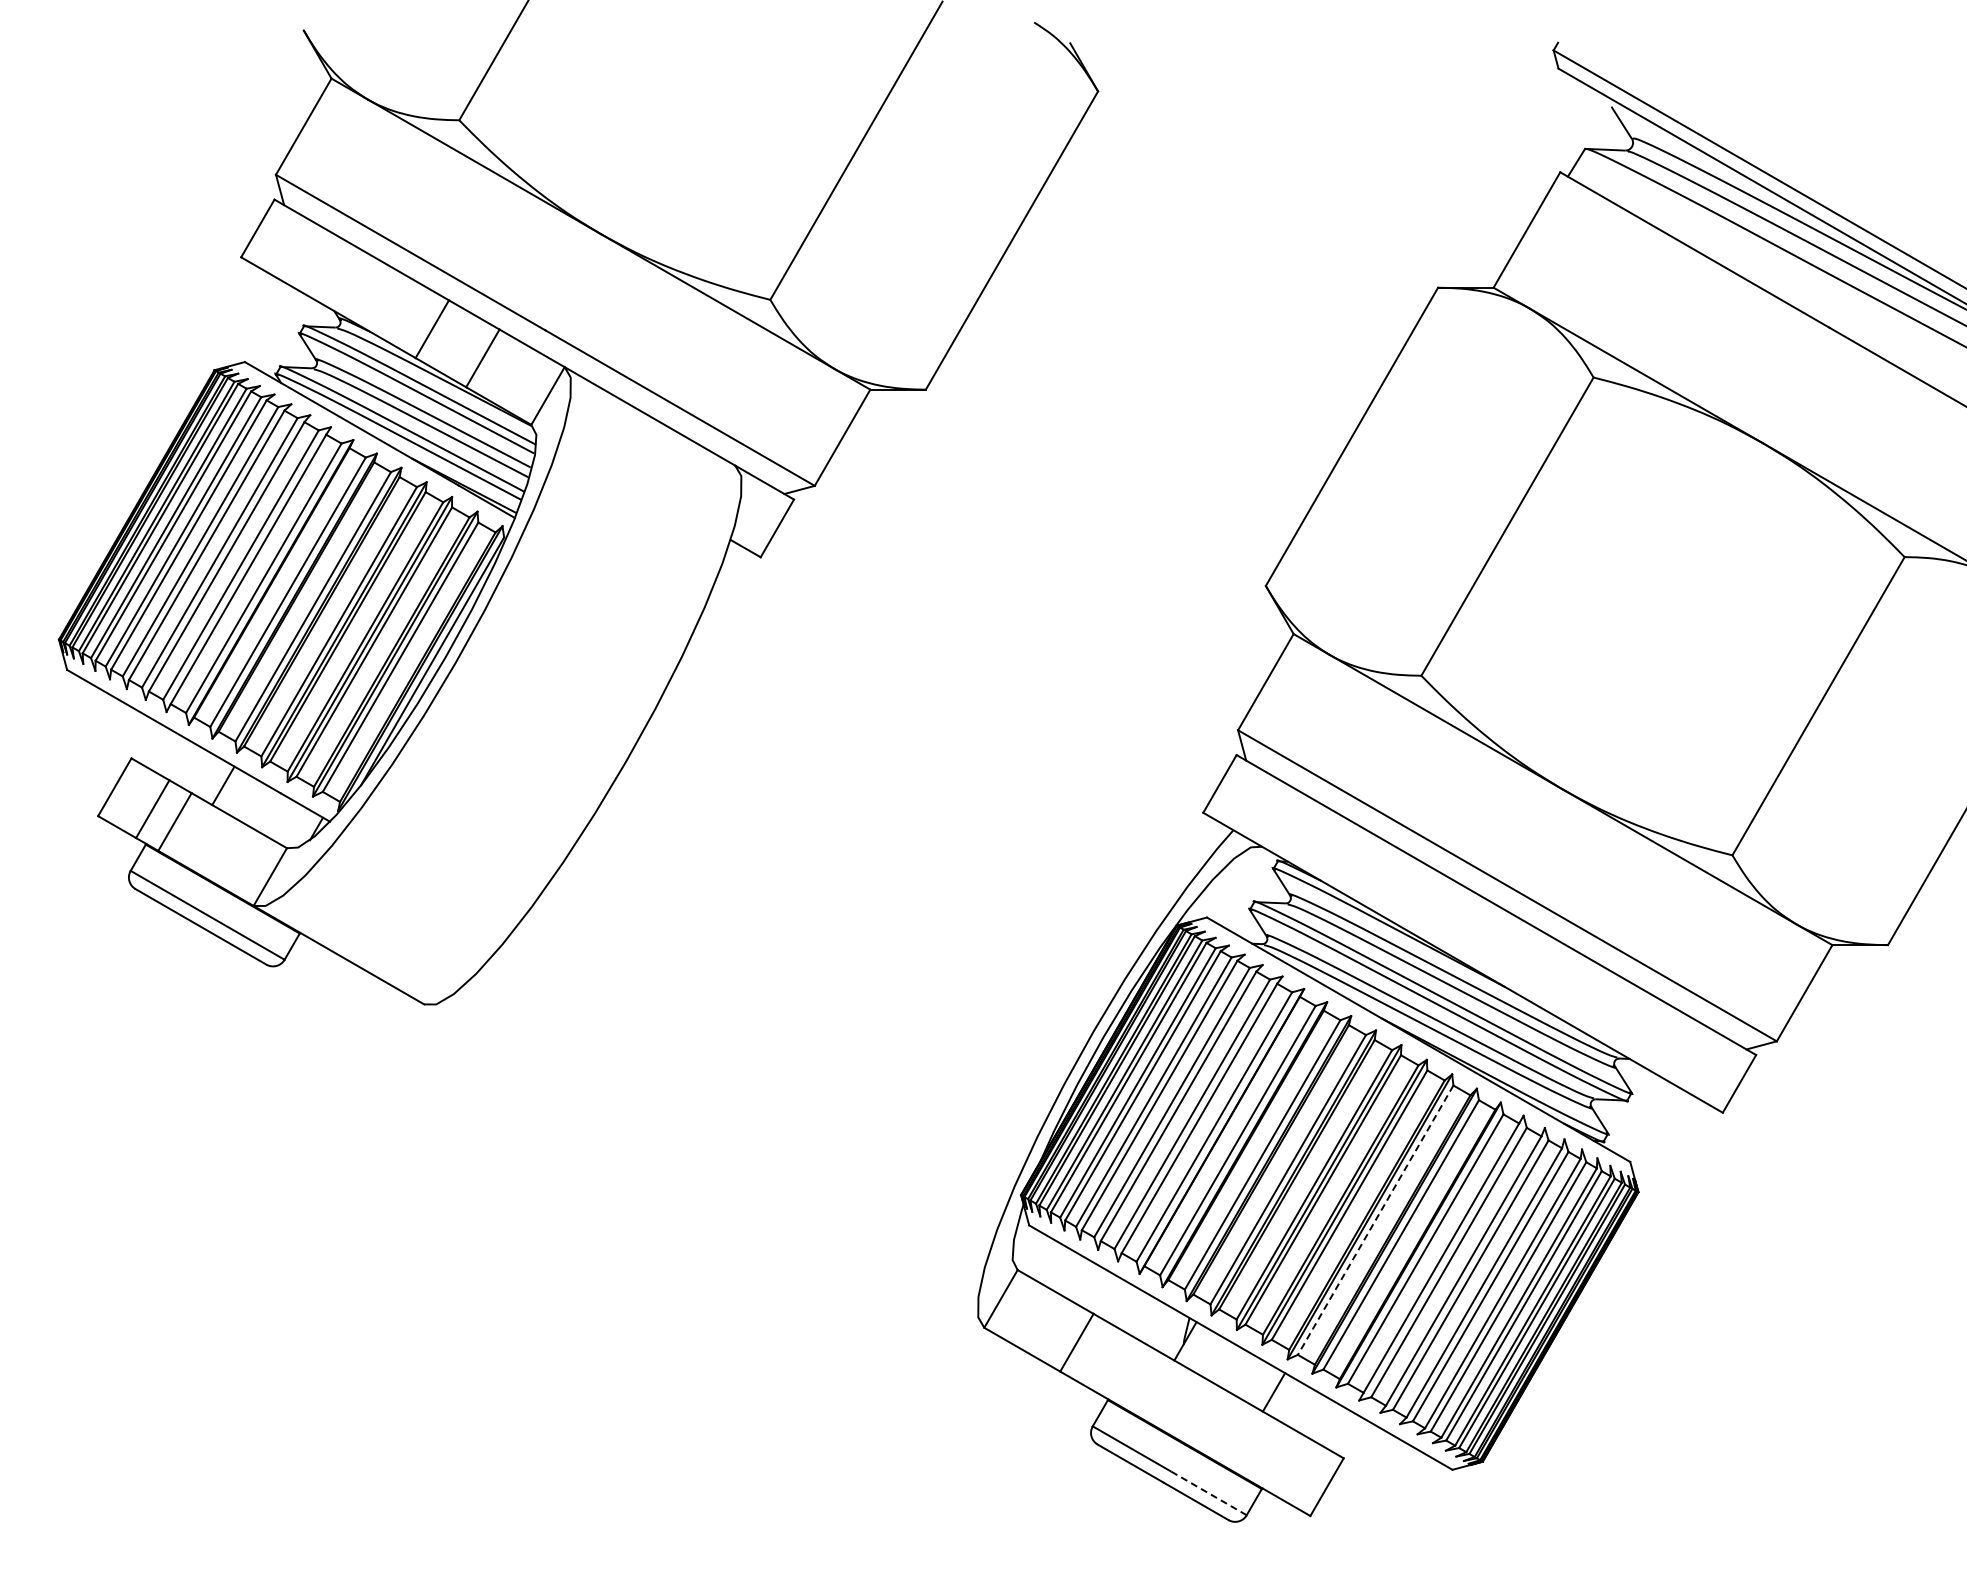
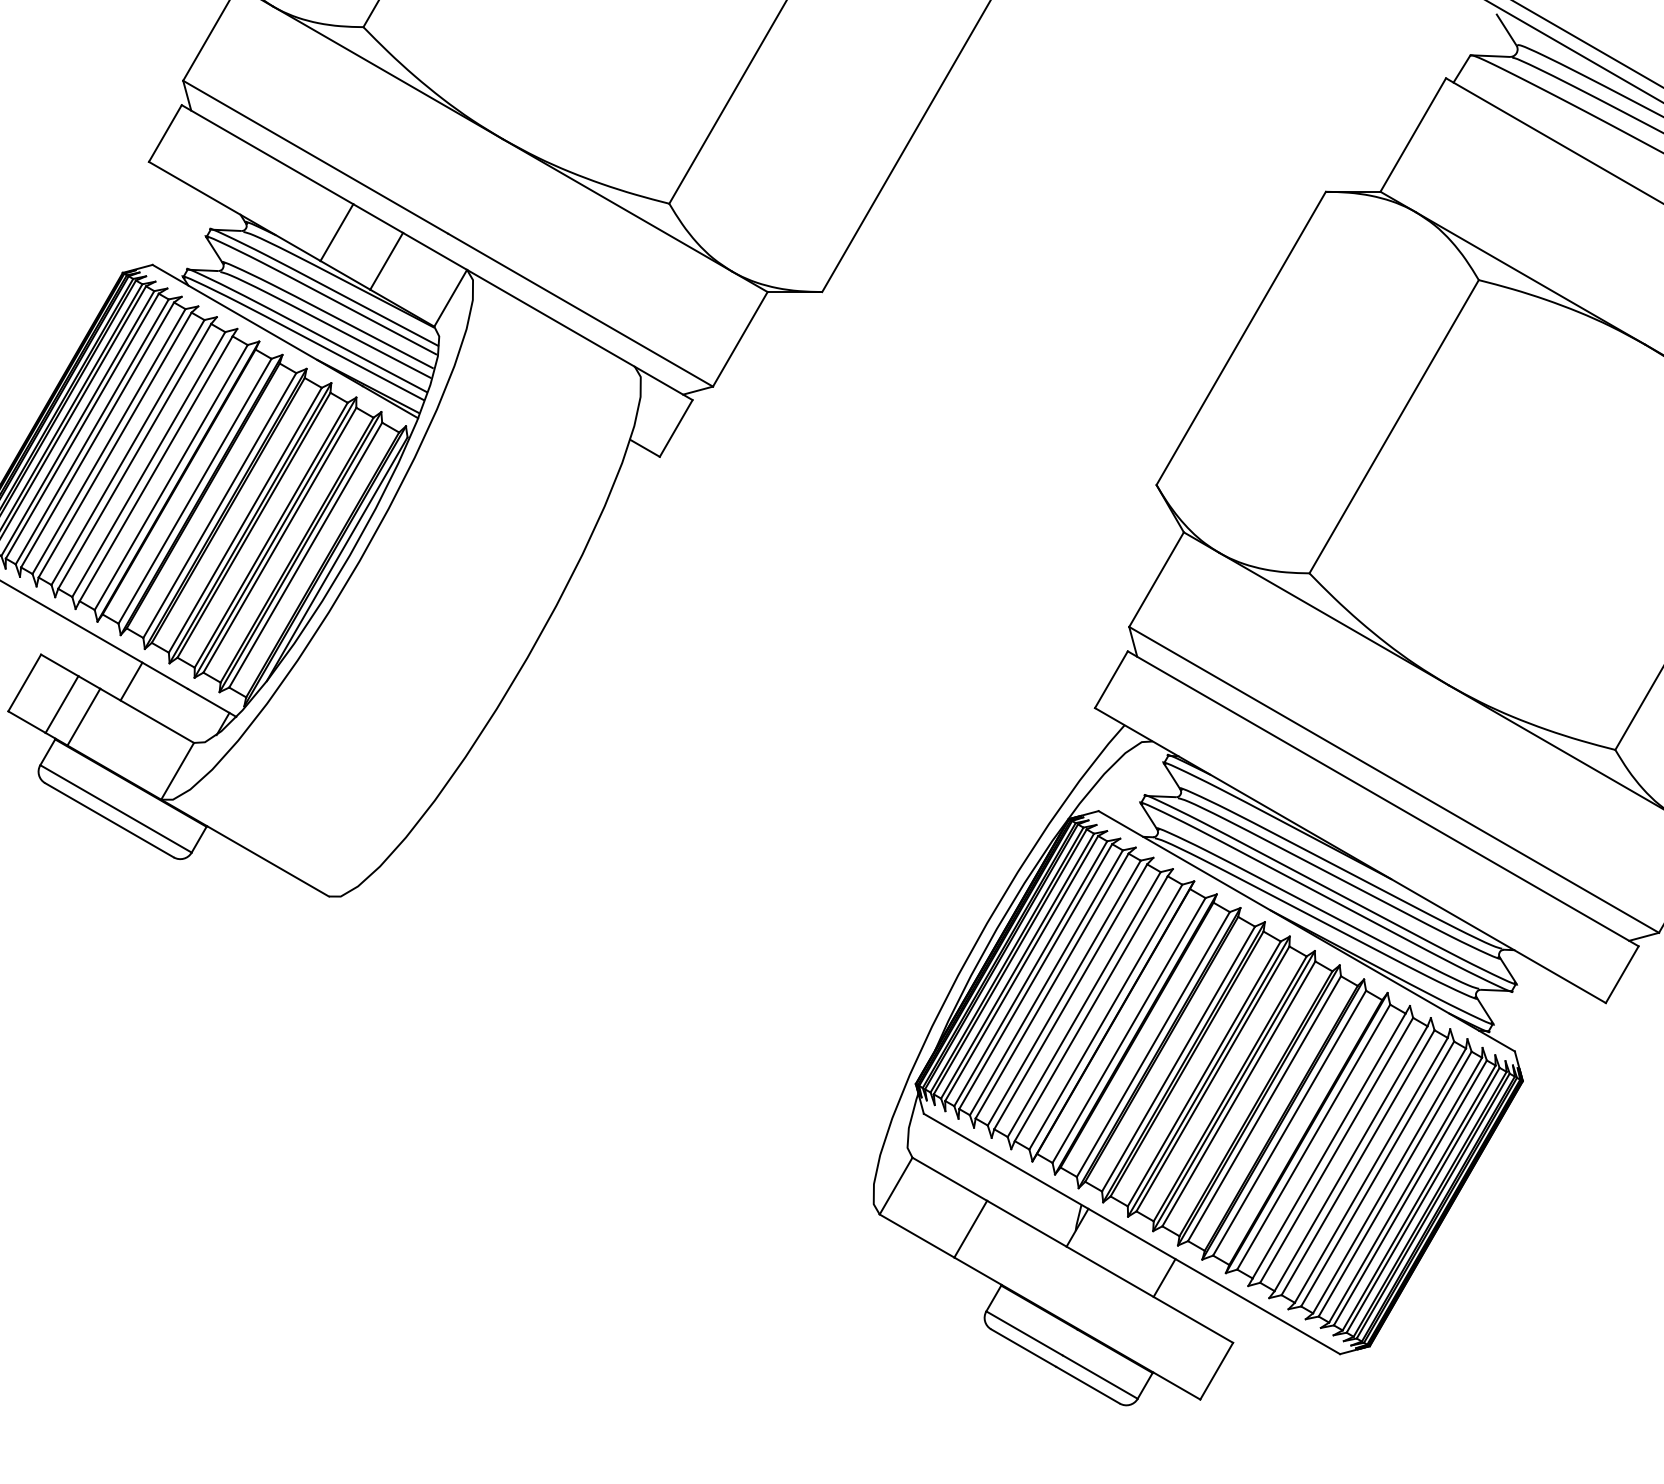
line: (1375, 1220) -> (1264, 1108), dashed -> solid
line: (1208, 1492) -> (1100, 1376), dashed -> solid

